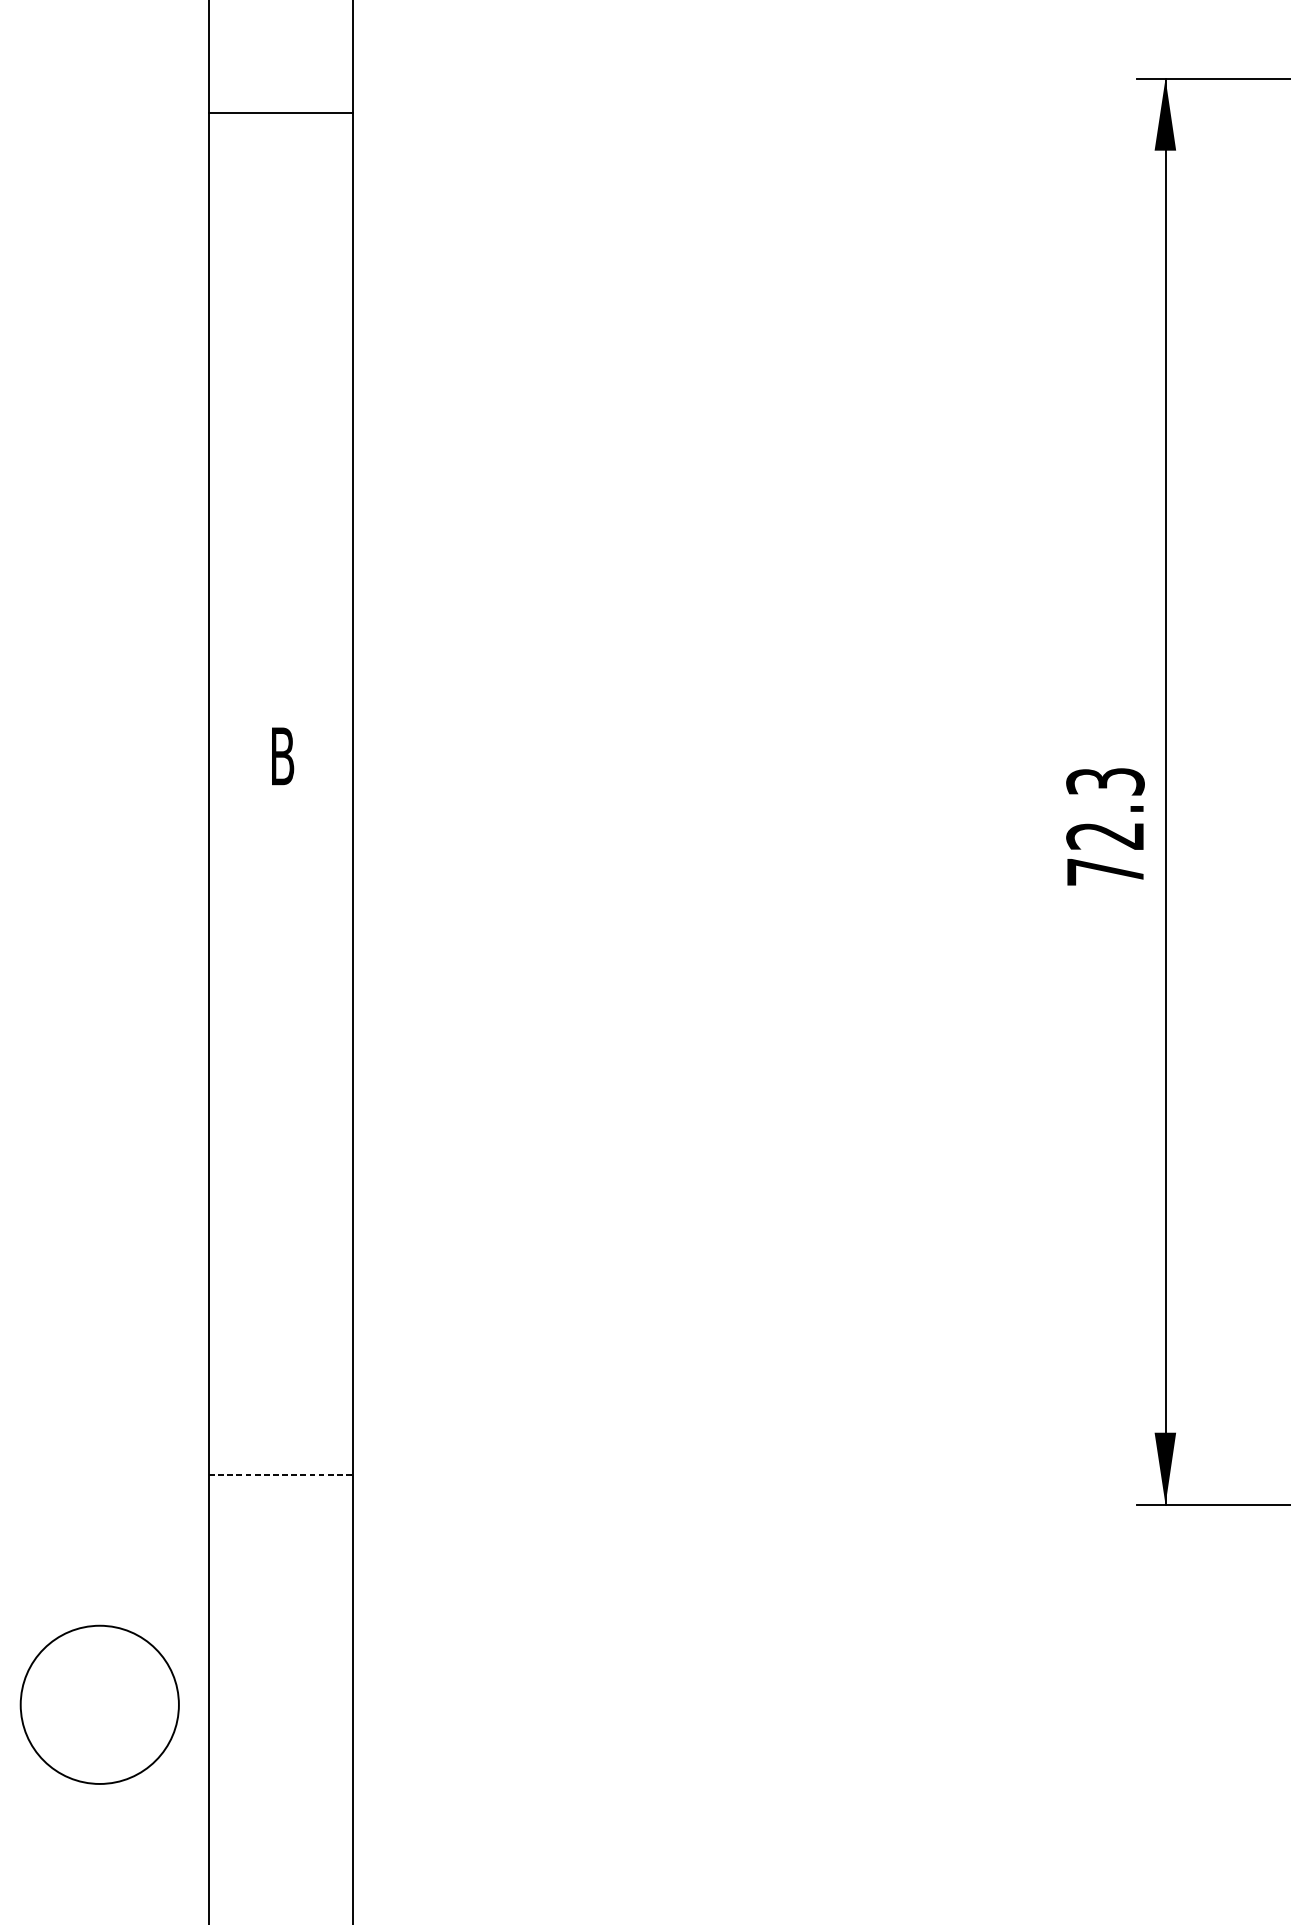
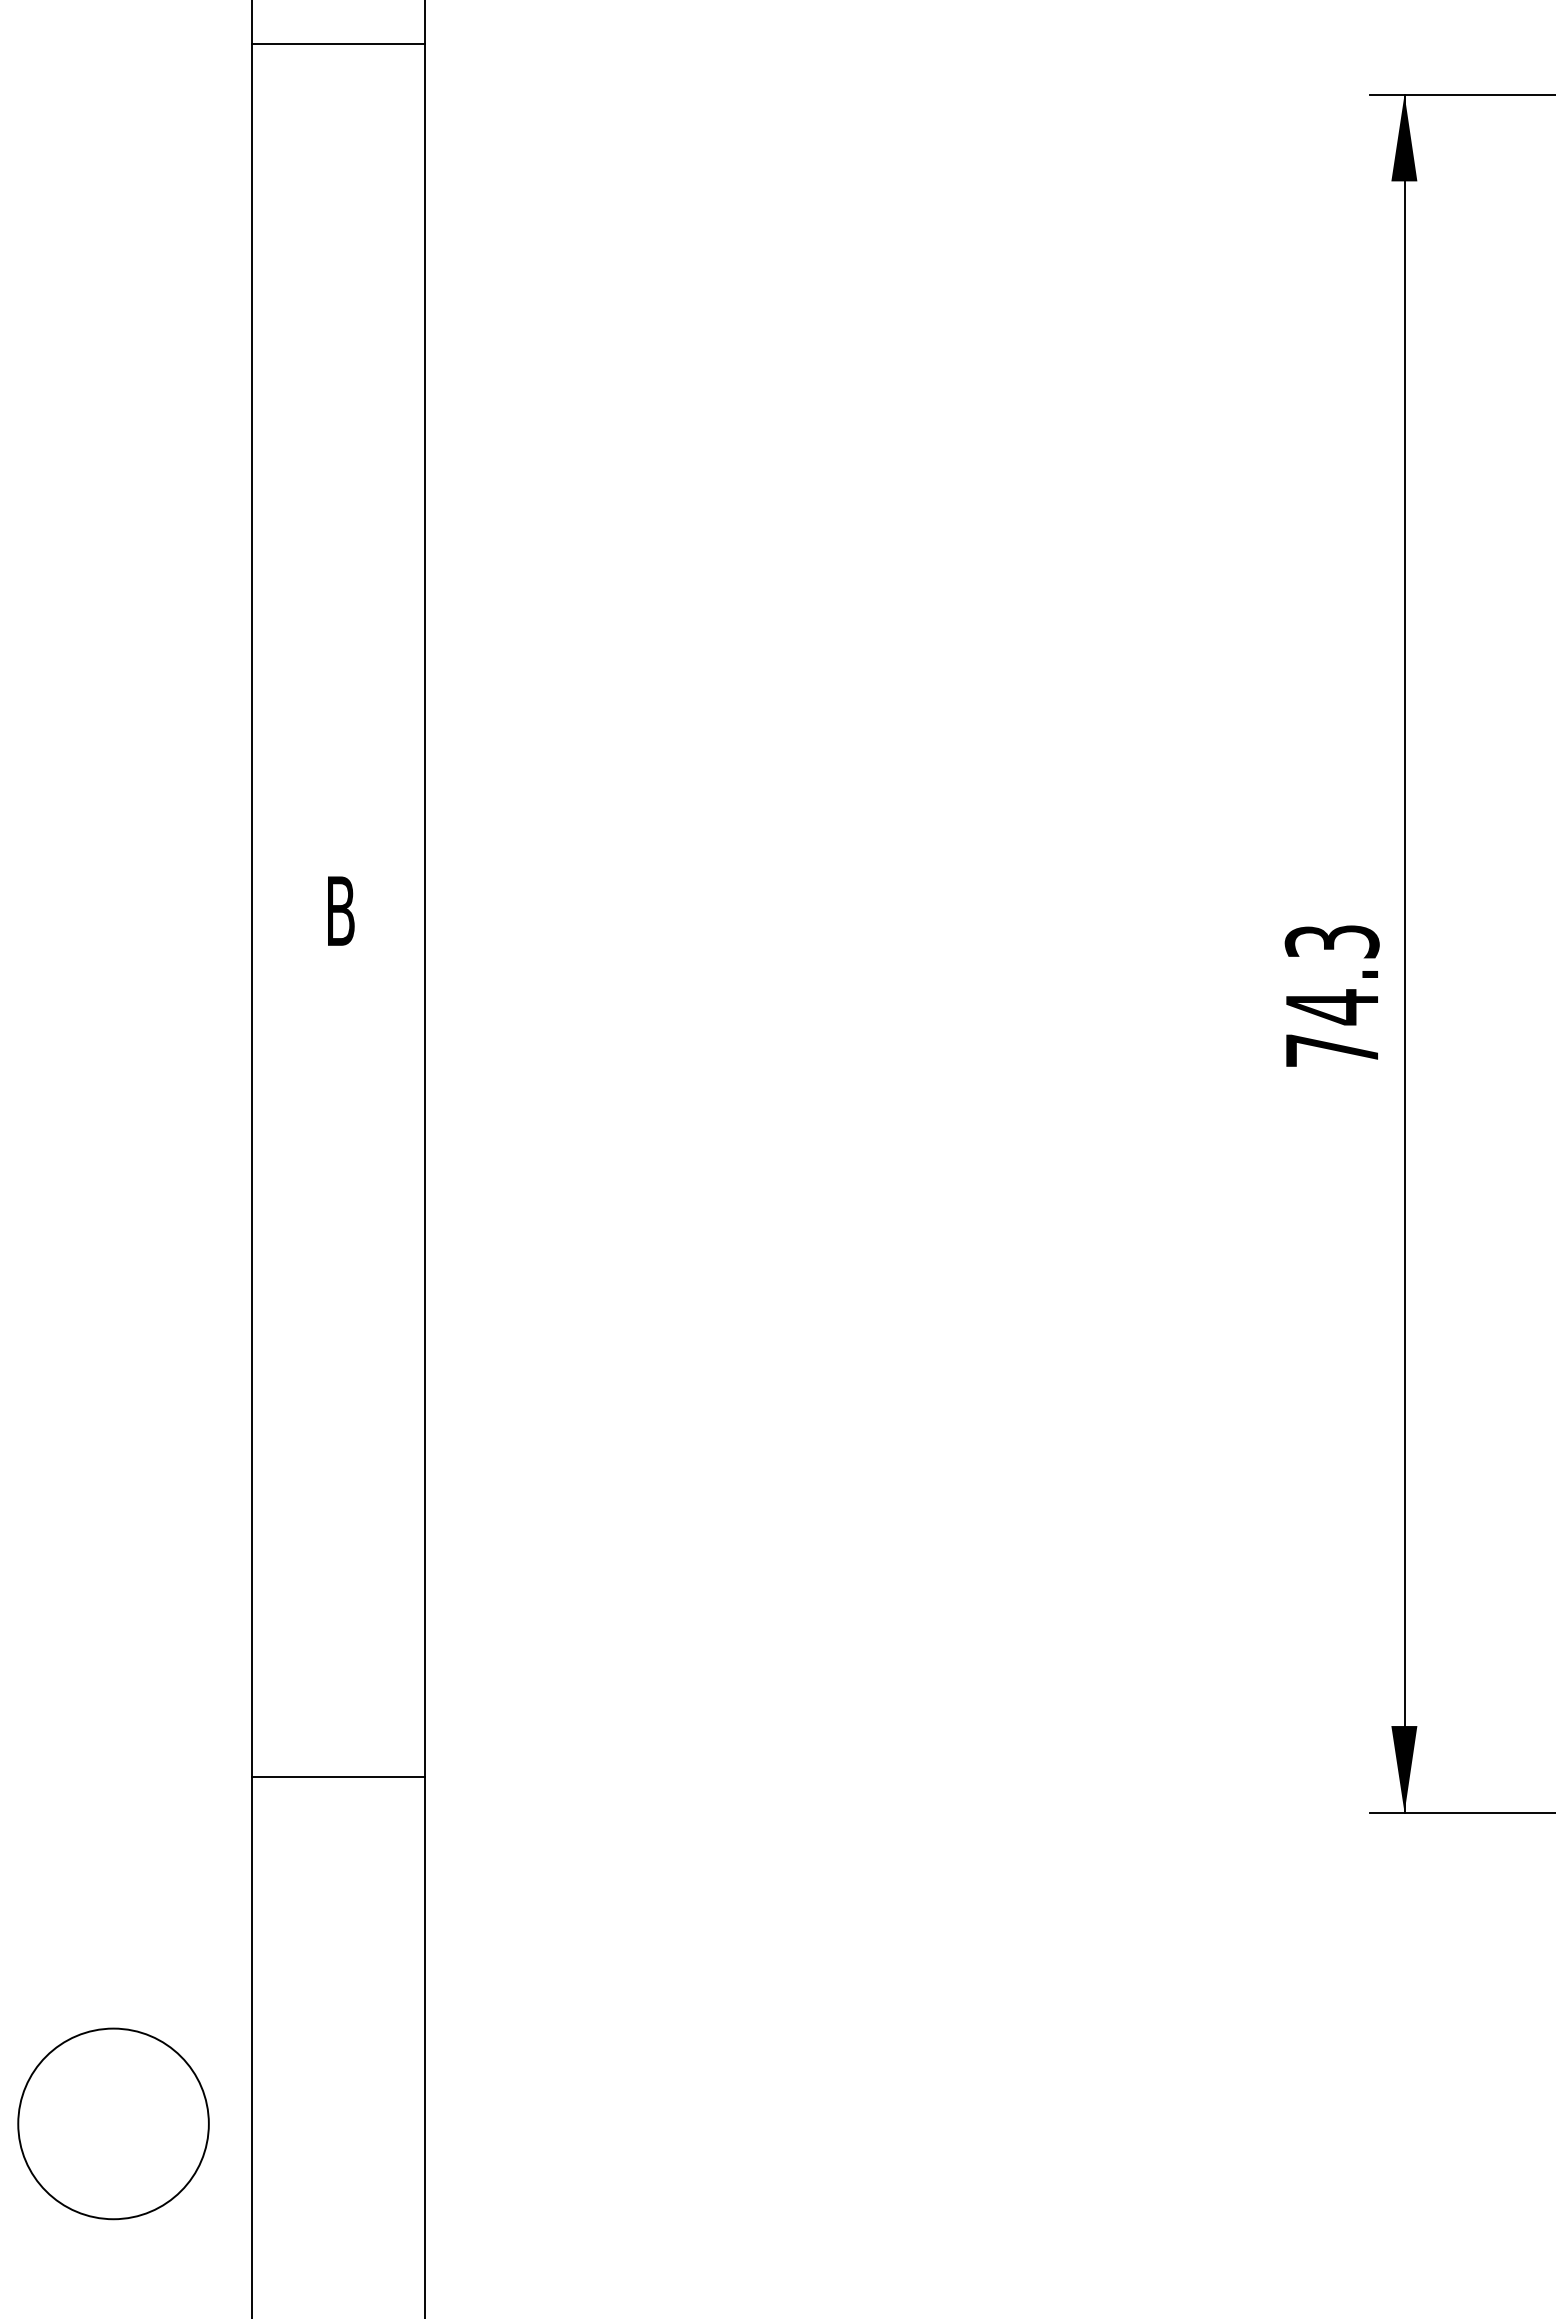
line: (280, 112) -> (338, 44), moved
text: (1104, 836) -> (1330, 1007), 72.3 -> 74.3
line: (280, 1475) -> (338, 1777), dashed -> solid
circle: (99, 1704) -> (113, 2123), moved

